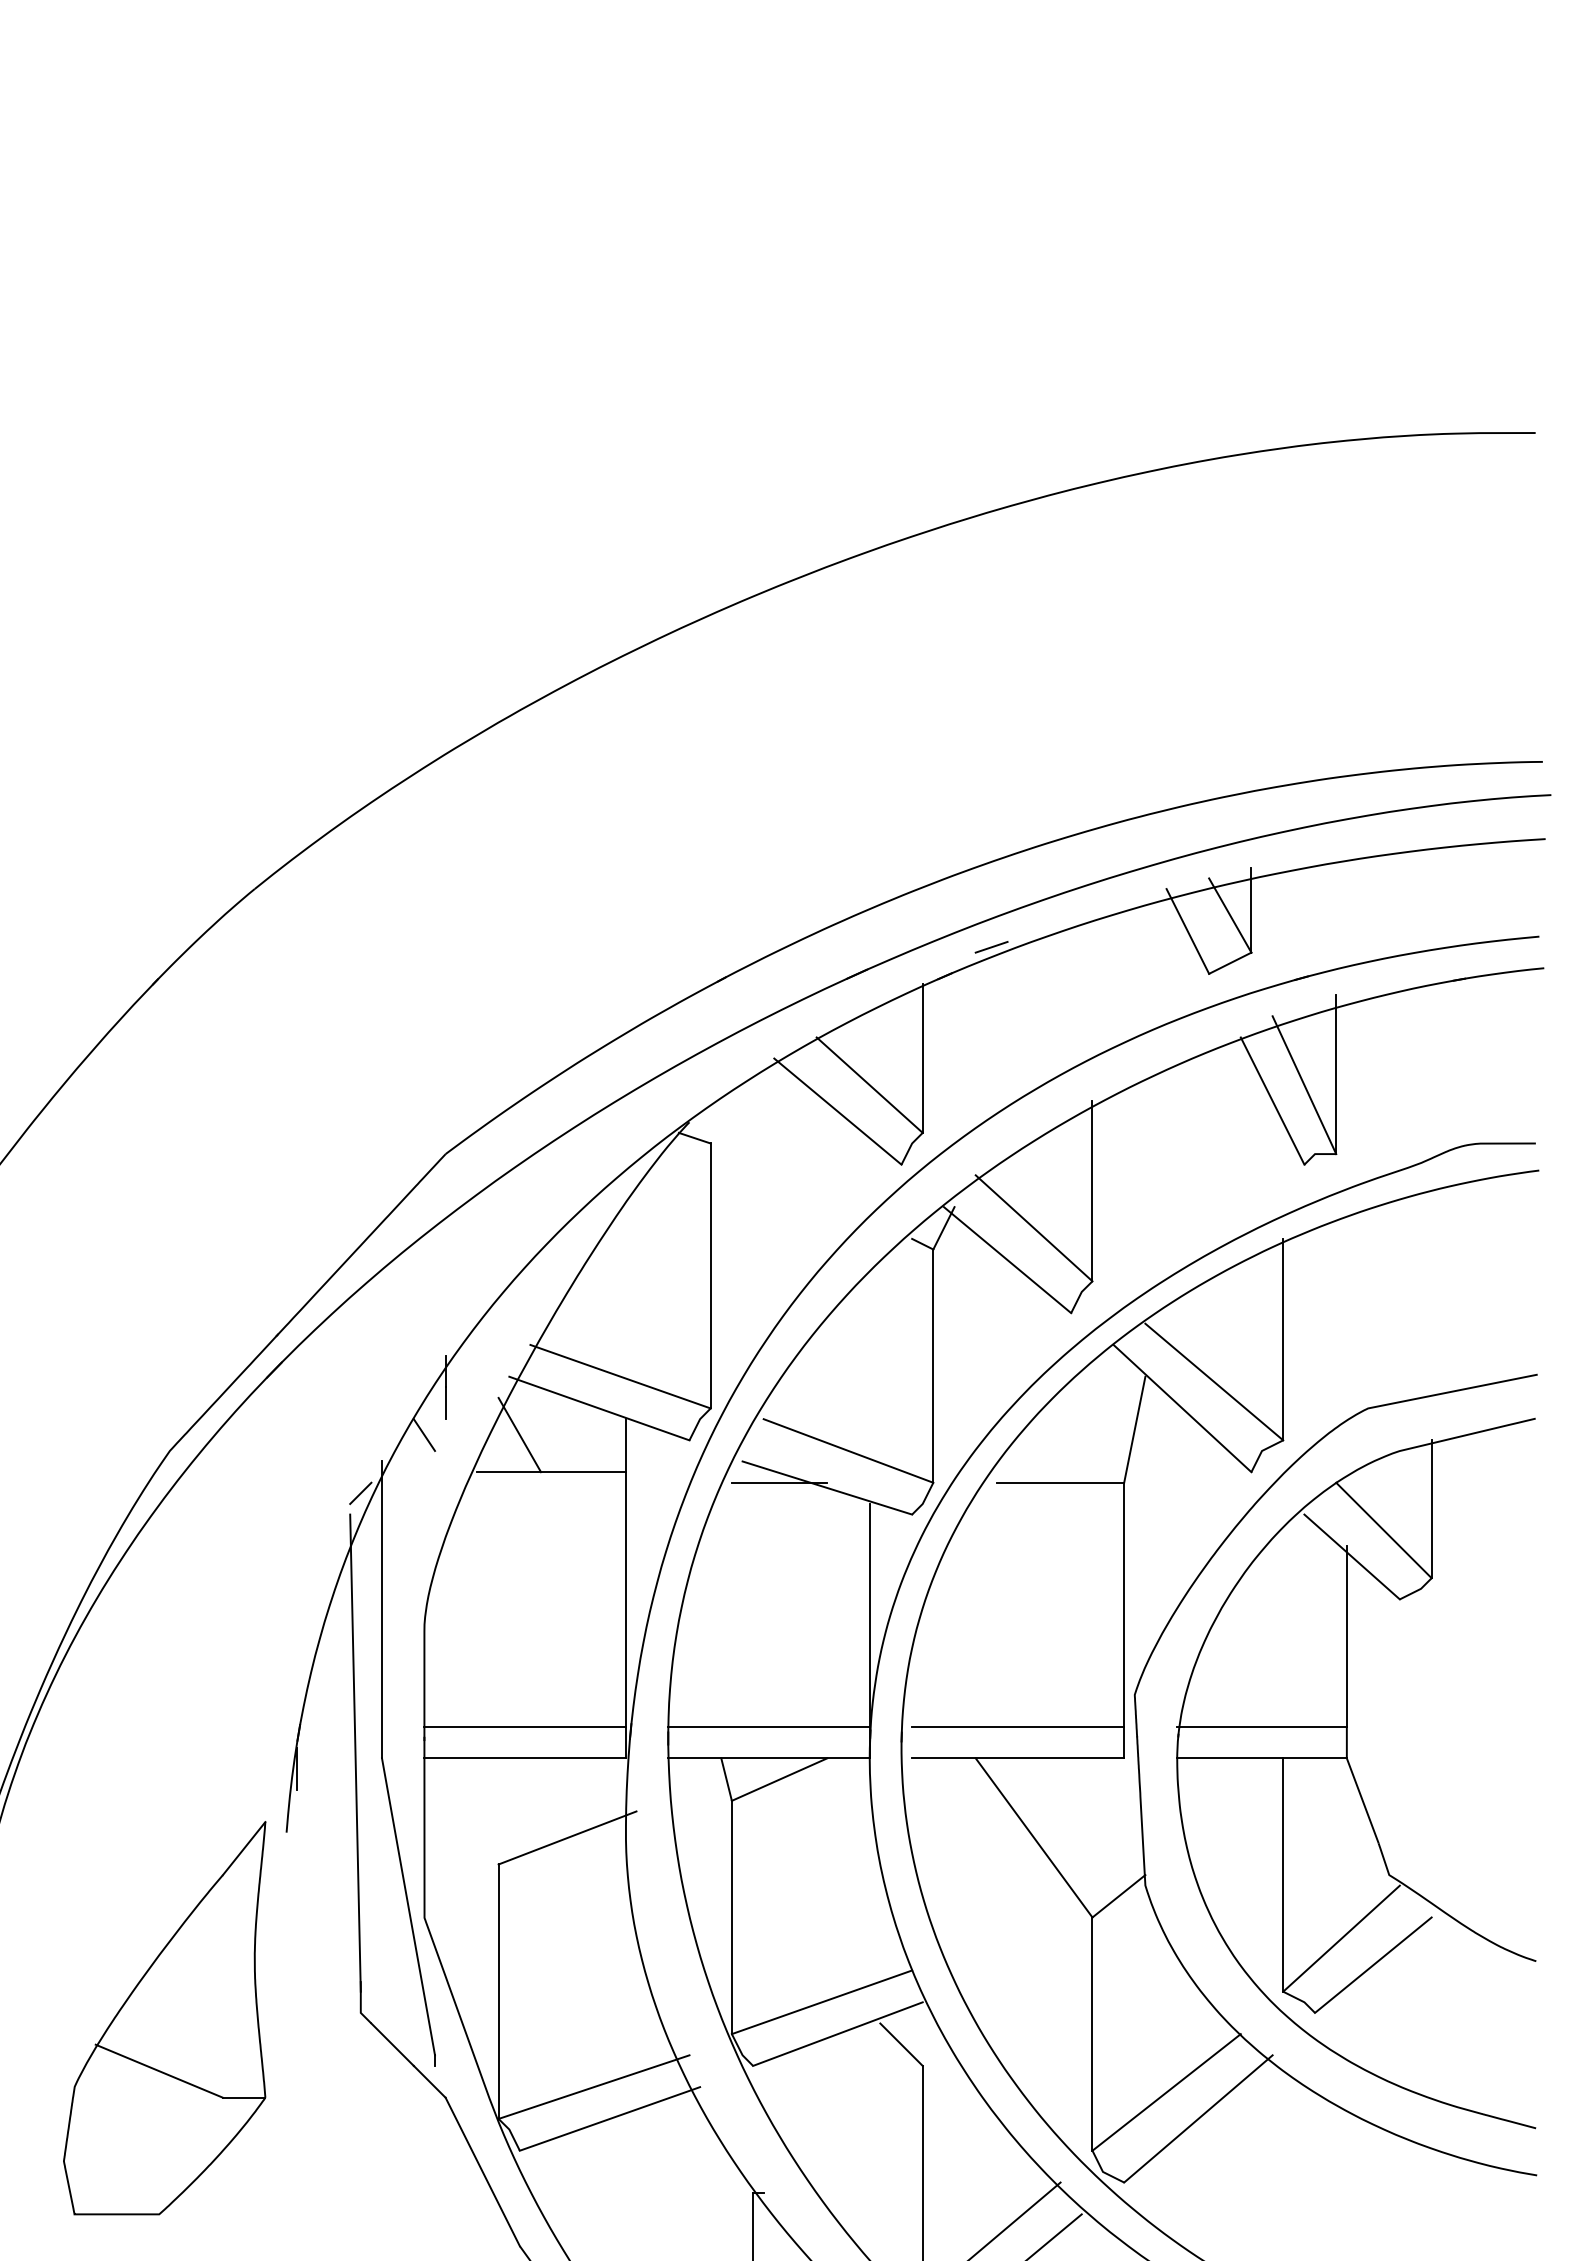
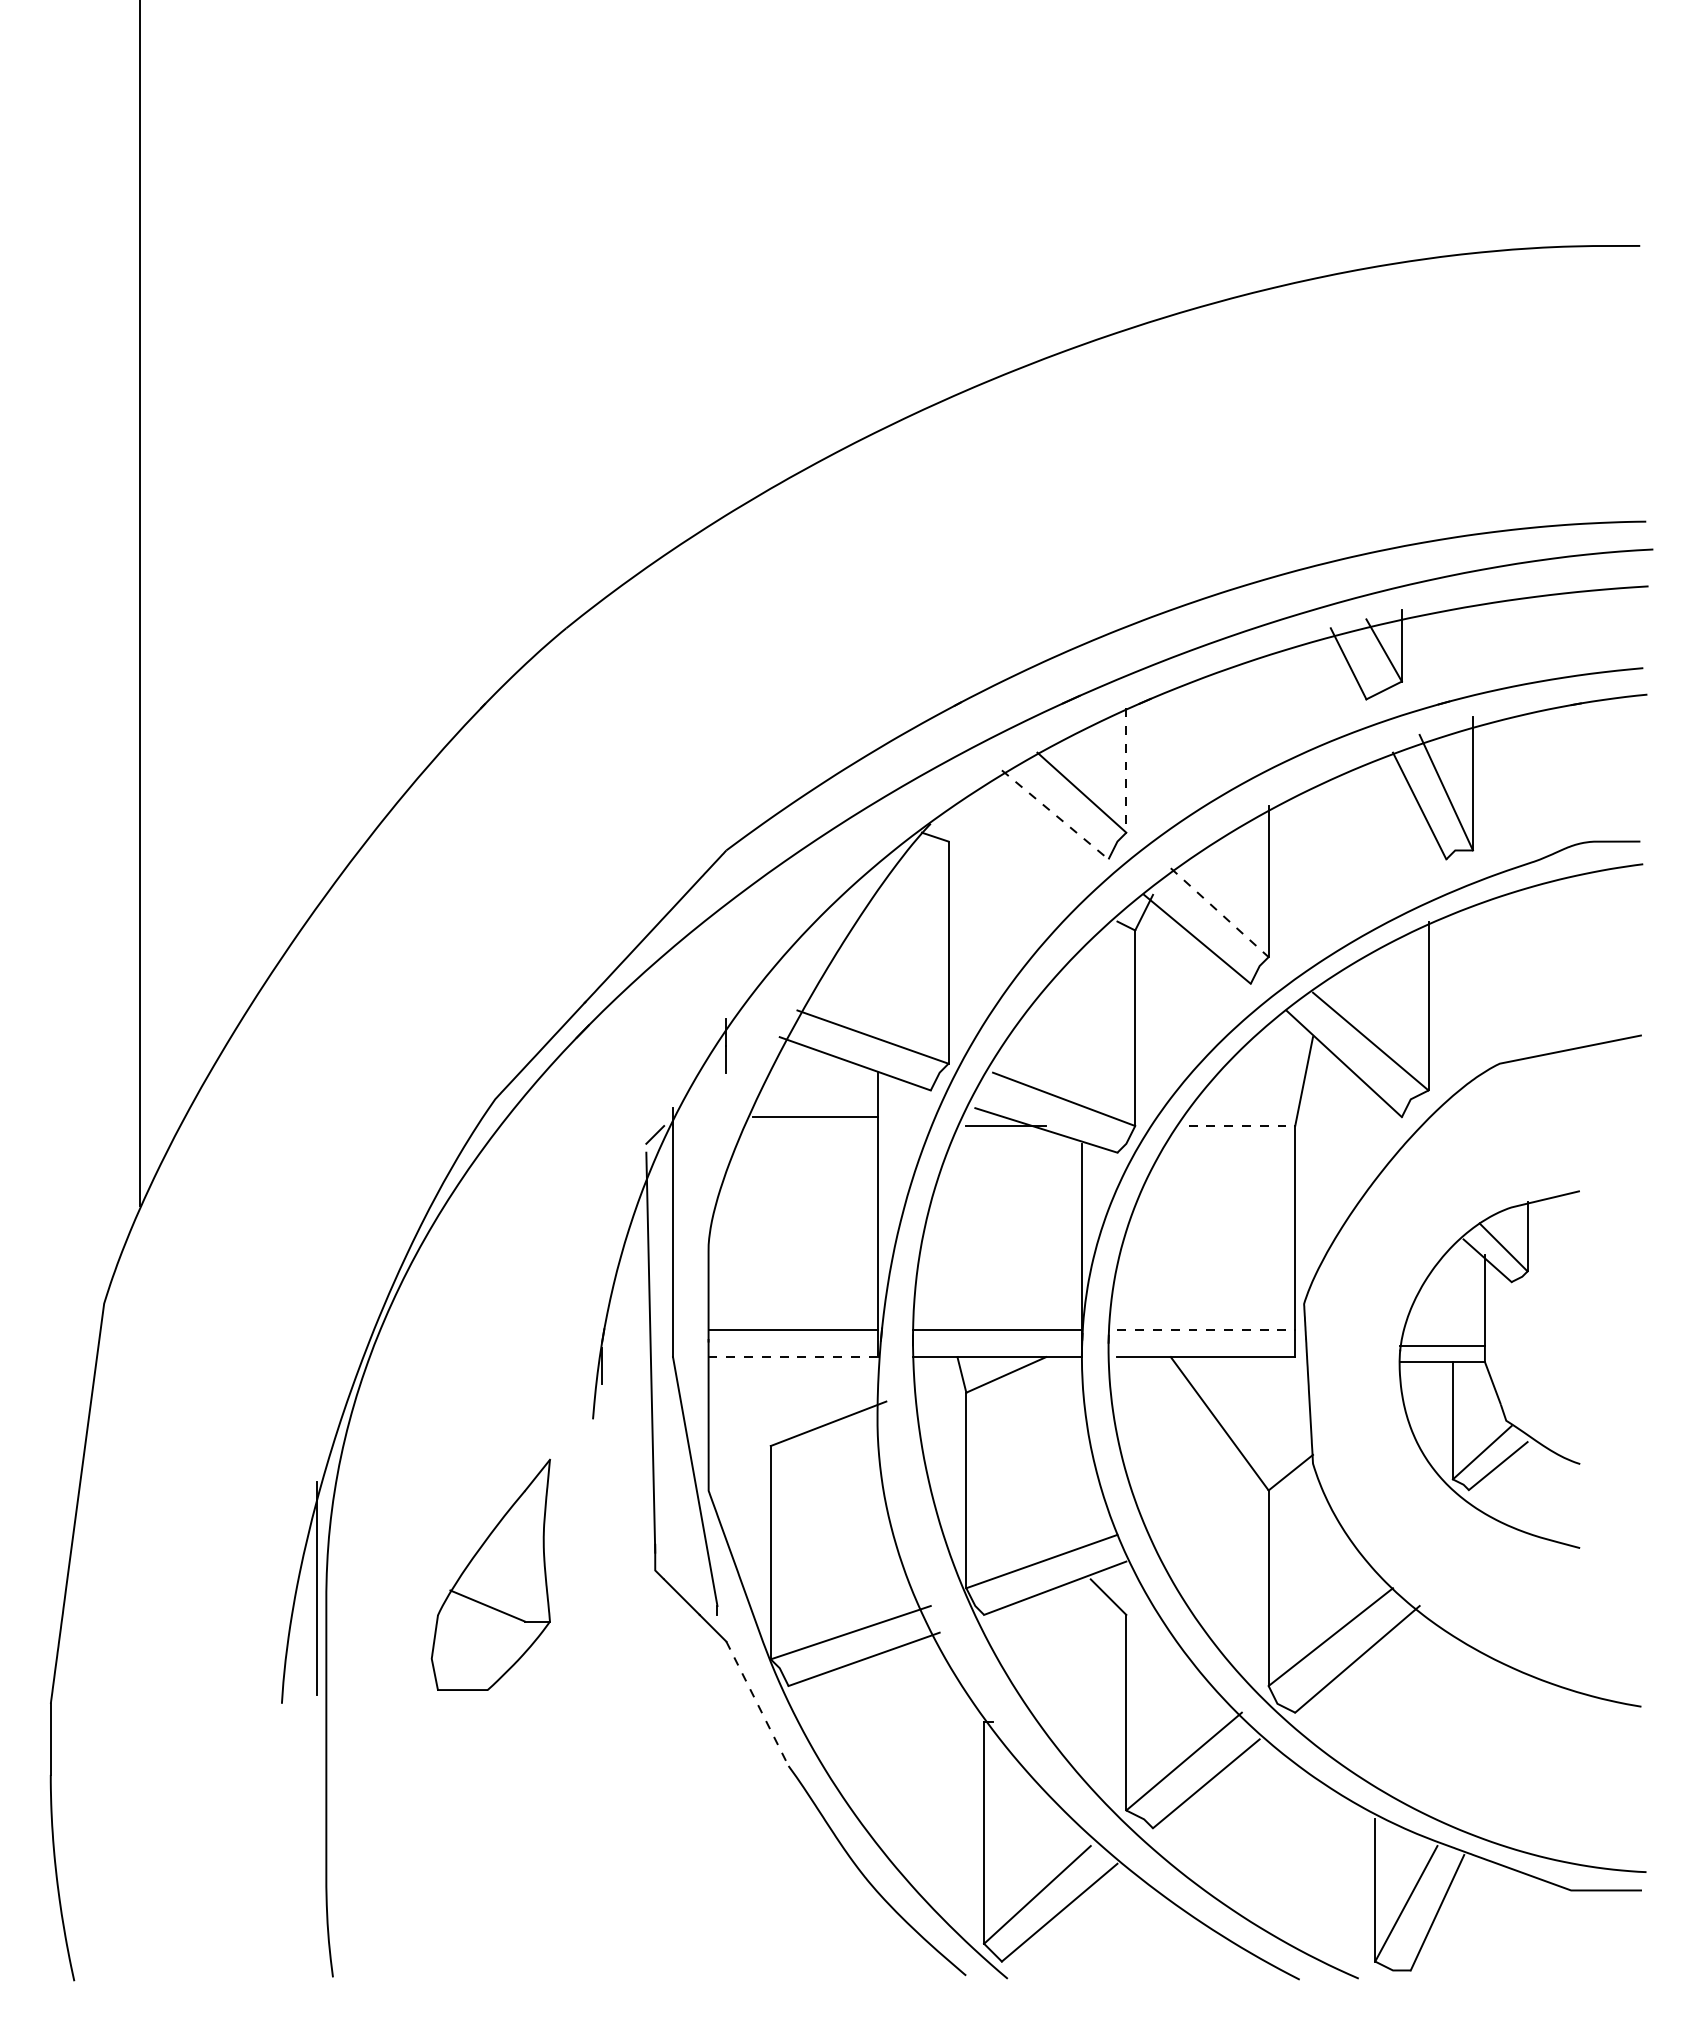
line: (990, 946) -> (1183, 676), removed
line: (922, 1058) -> (1126, 770), solid -> dashed
line: (838, 1112) -> (1055, 815), solid -> dashed
line: (1035, 1229) -> (1220, 913), solid -> dashed
line: (424, 1434) -> (708, 1085), removed
line: (519, 1434) -> (788, 1085), removed
line: (1061, 1483) -> (1242, 1126), solid -> dashed
line: (1018, 1726) -> (1206, 1330), solid -> dashed
line: (525, 1758) -> (793, 1357), solid -> dashed
part: (1355, 1773) -> (1489, 1369), size x0.6
part: (164, 2017) -> (490, 1574), size x0.7
line: (482, 2171) -> (757, 1703), solid -> dashed

